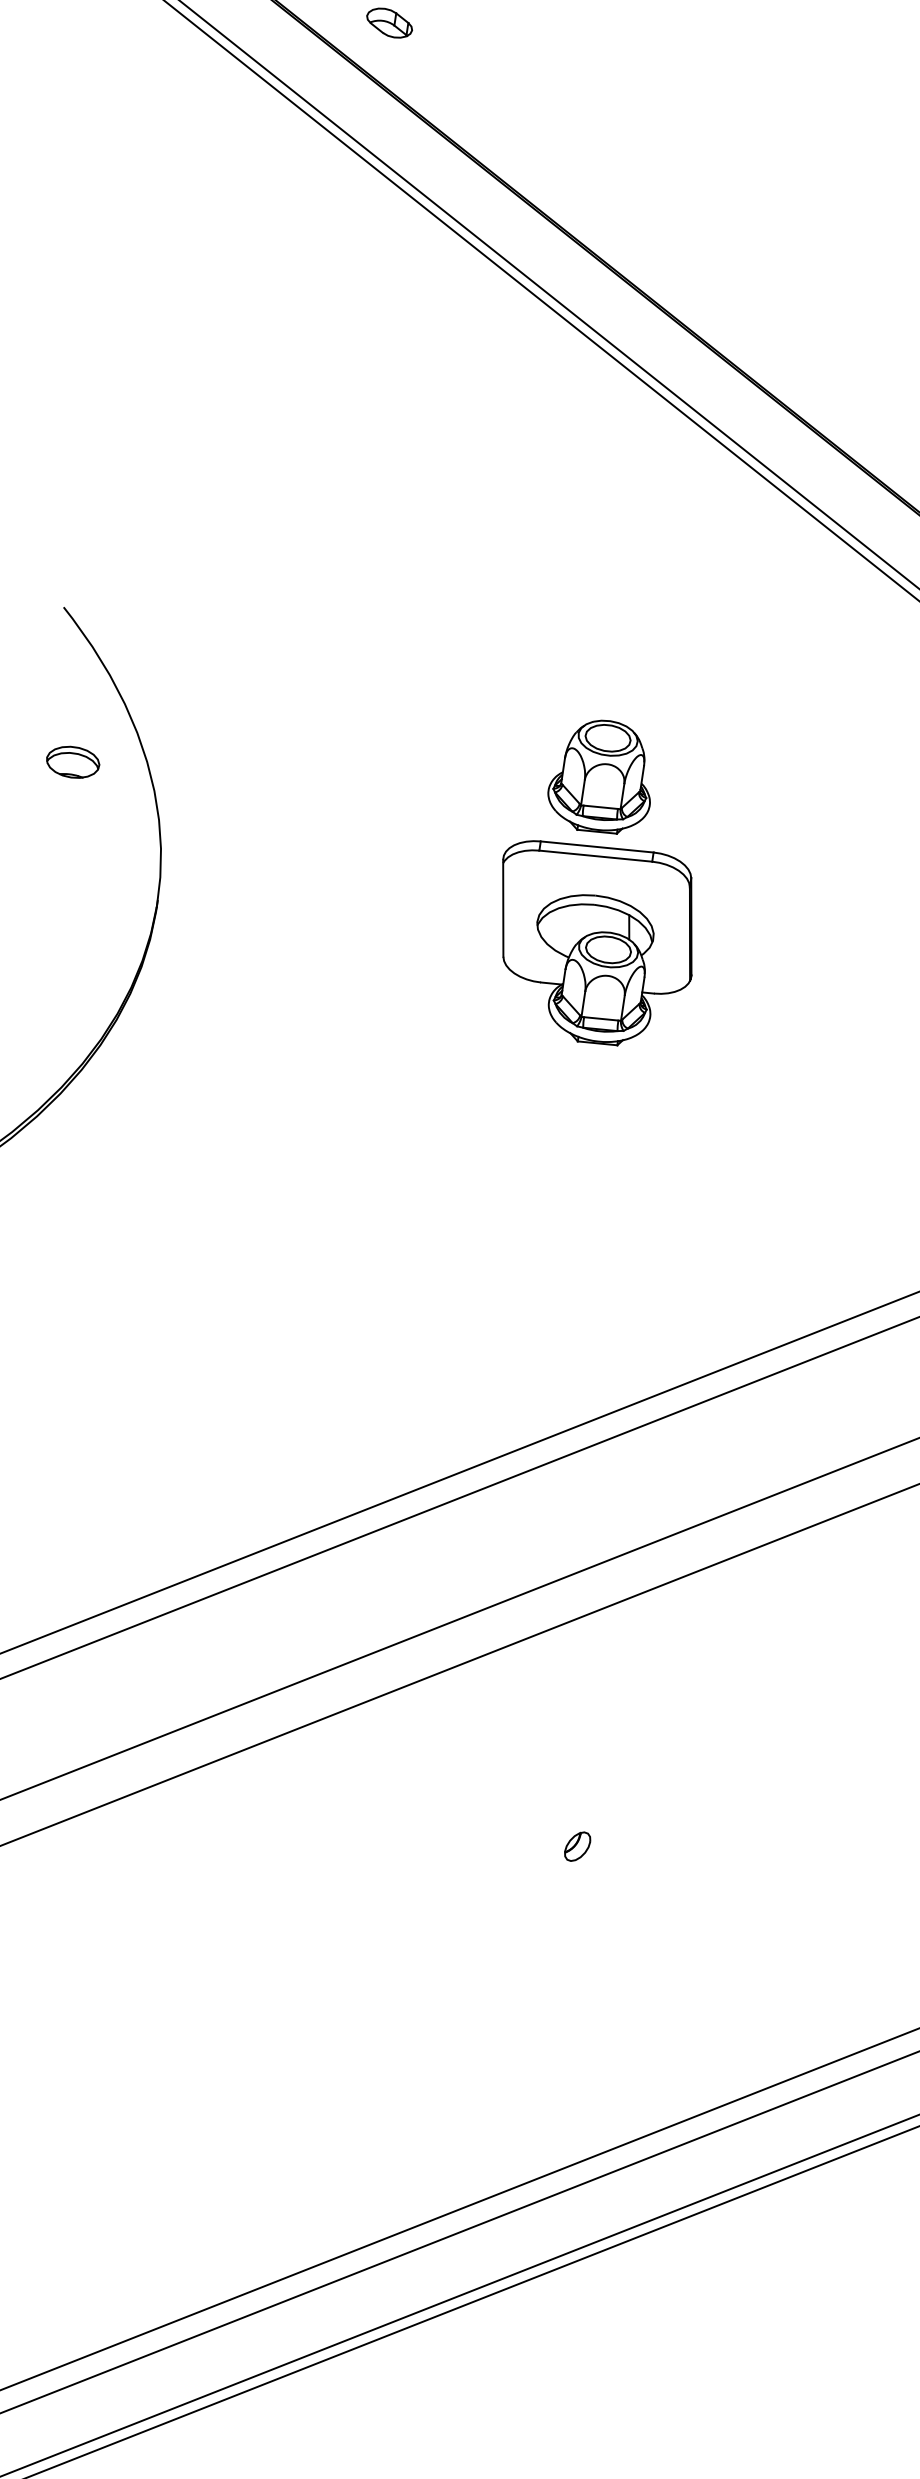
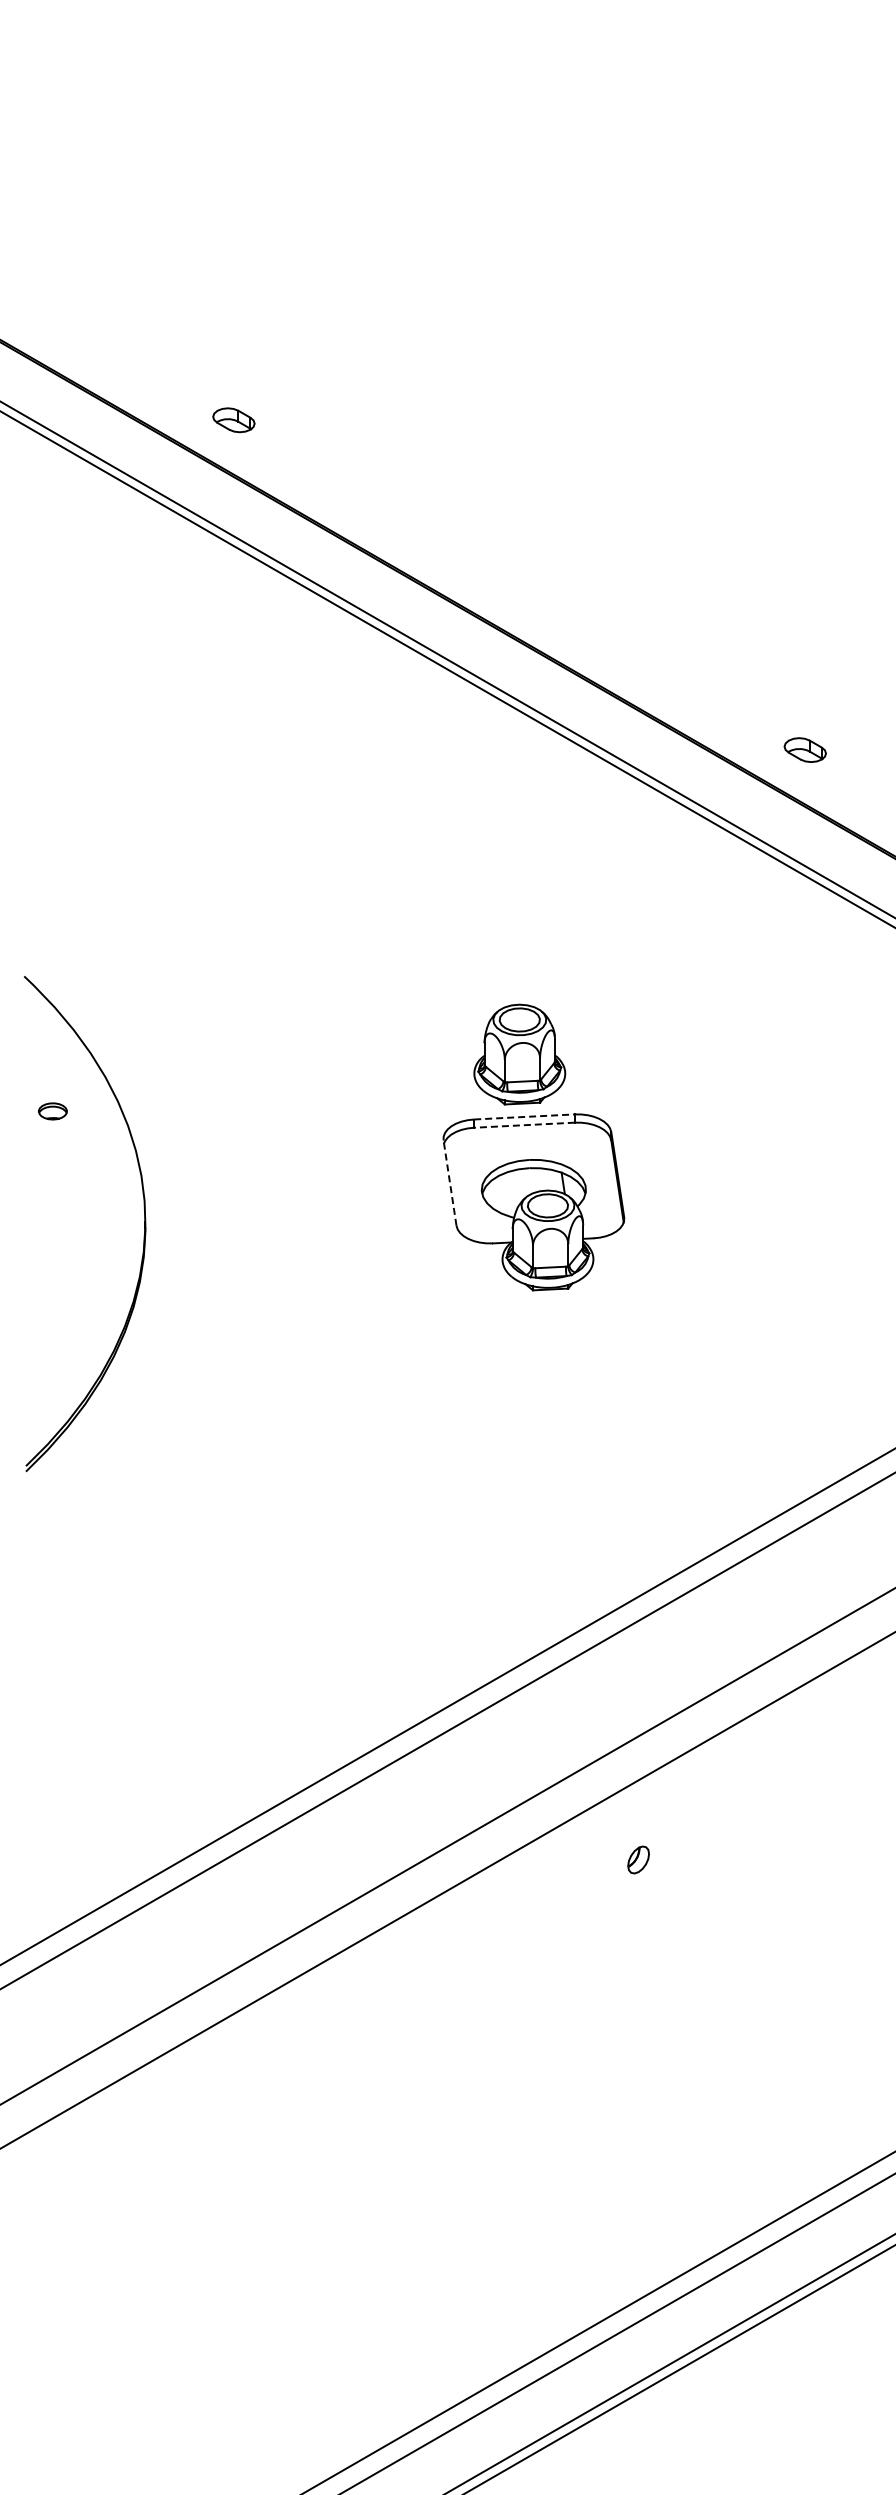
part: (72, 762) -> (52, 1111), size x0.6
line: (598, 846) -> (525, 1116), solid -> dashed
line: (595, 856) -> (524, 1125), solid -> dashed
line: (502, 907) -> (449, 1182), solid -> dashed
part: (577, 1846) -> (638, 1859), moved

